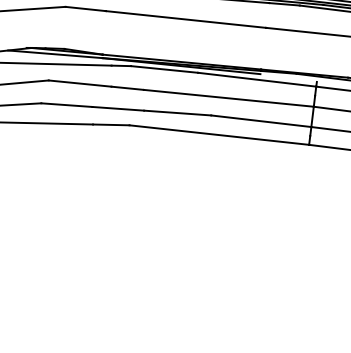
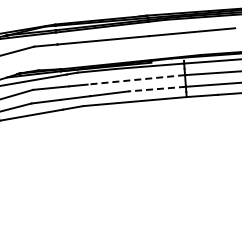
line: (229, 97) -> (136, 79), solid -> dashed
line: (261, 122) -> (157, 89), solid -> dashed

